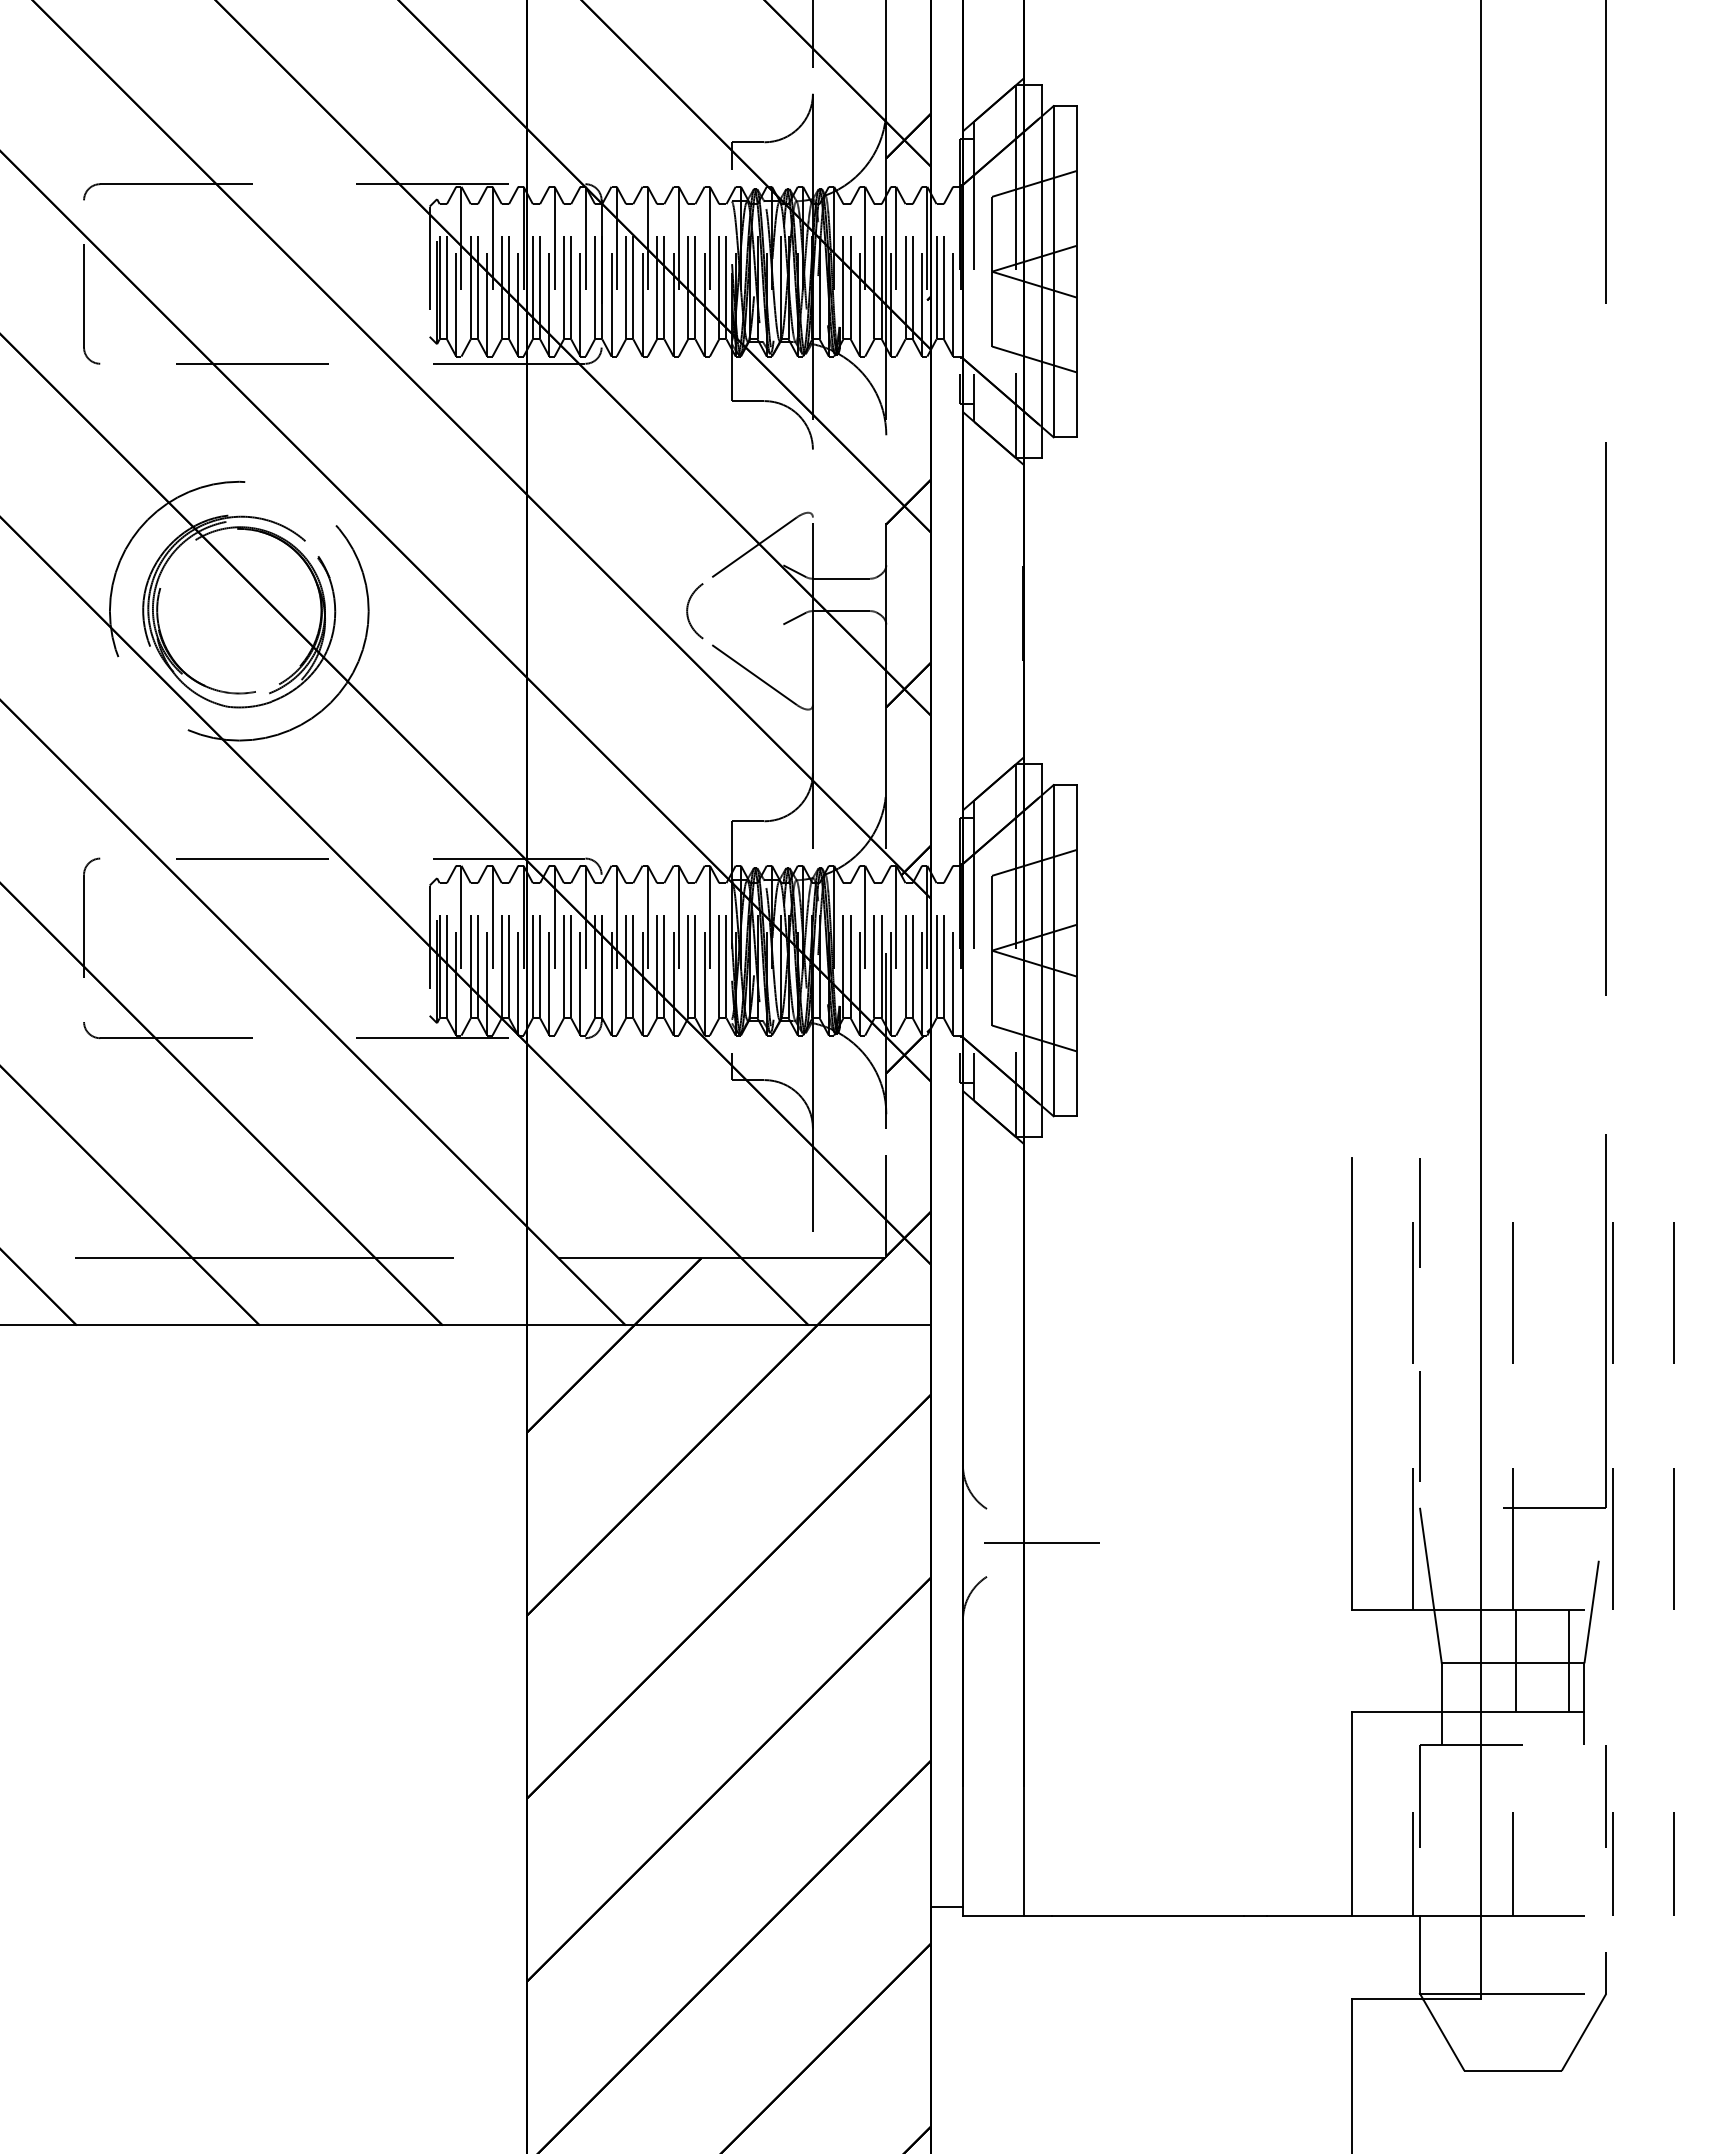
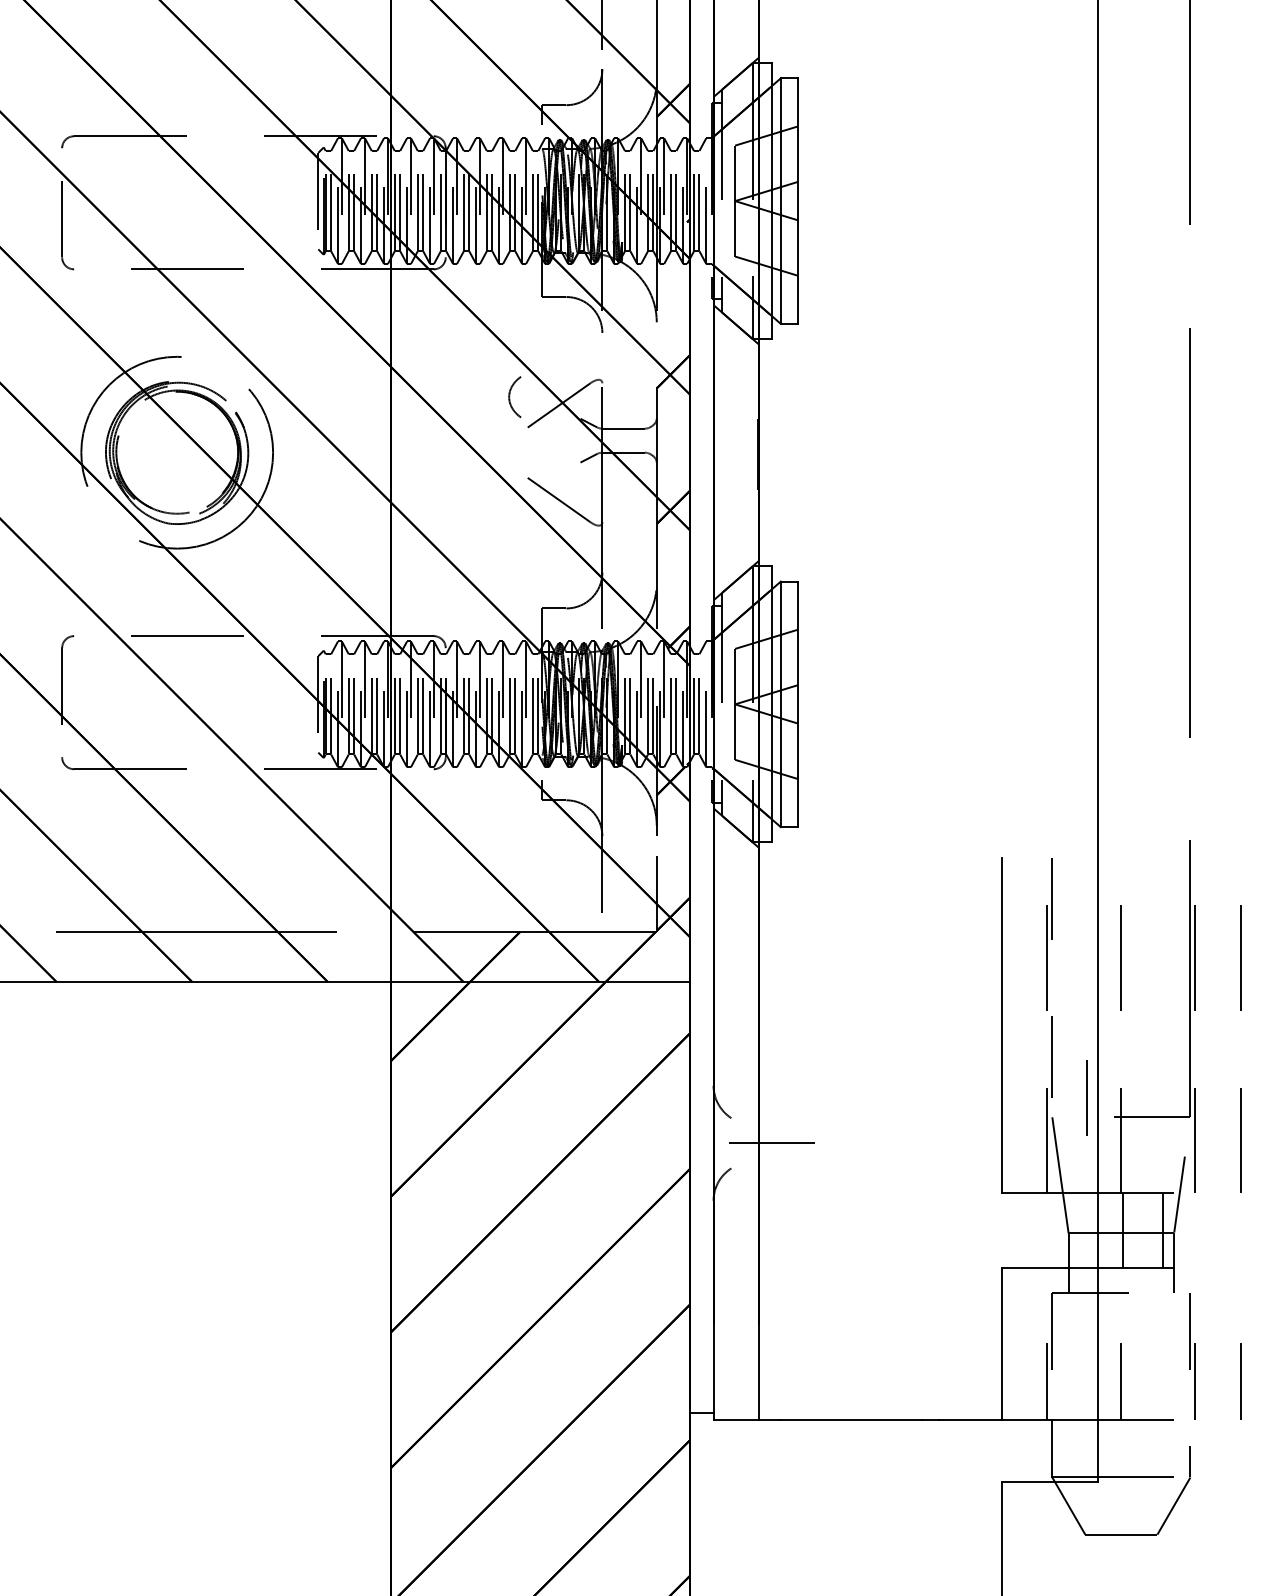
part: (688, 610) -> (510, 396), moved
line: (1465, 1481) -> (1086, 1097), added

